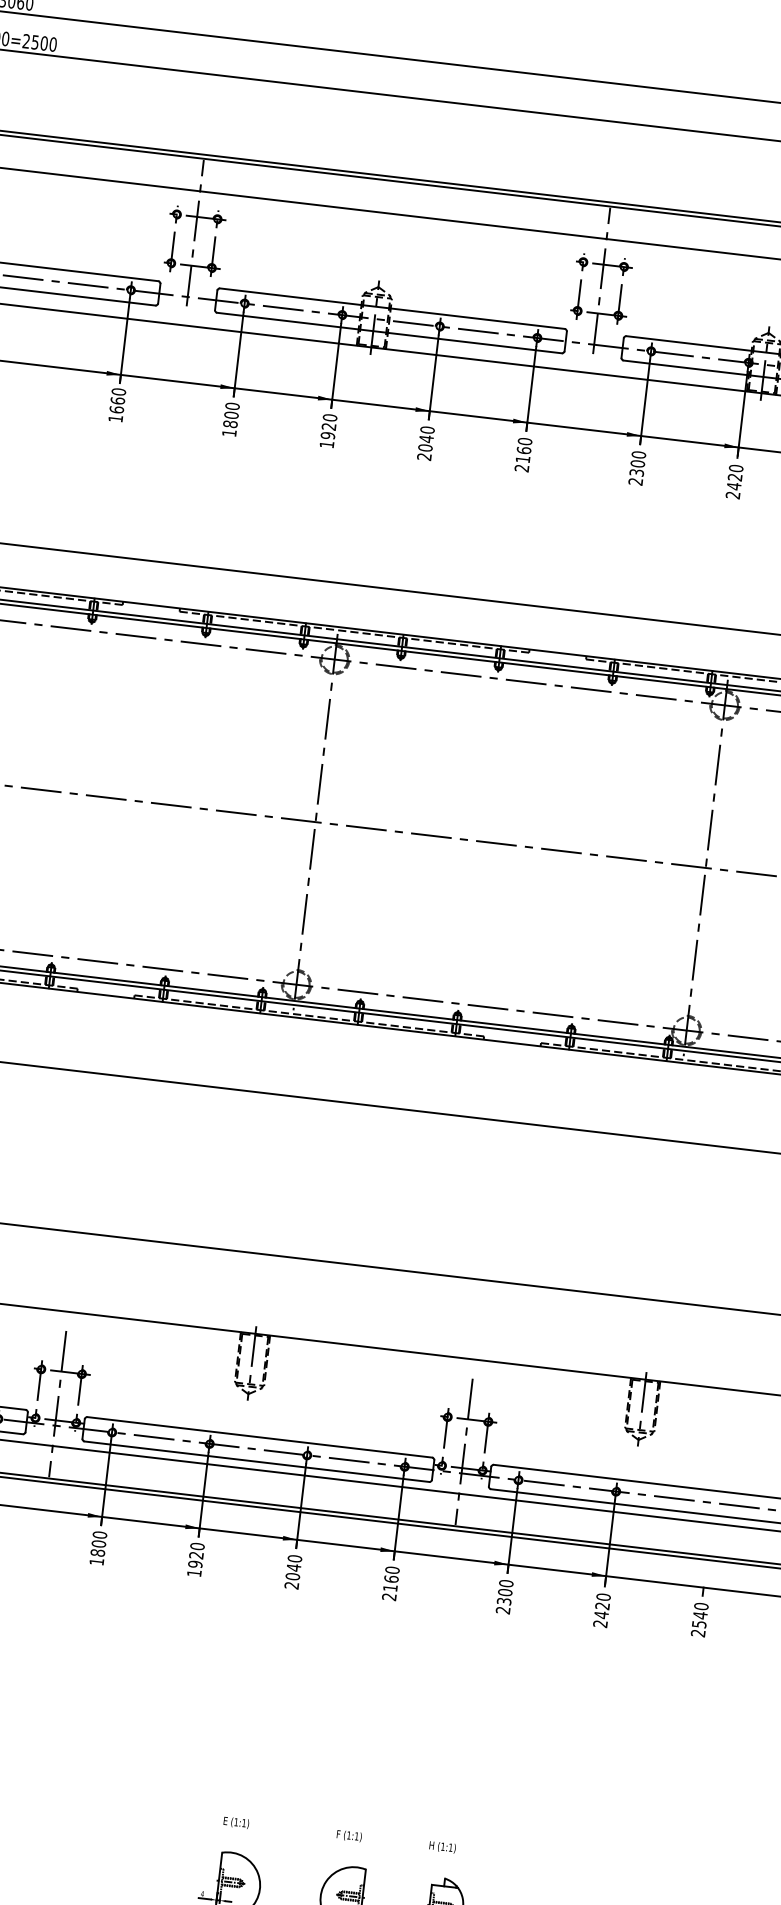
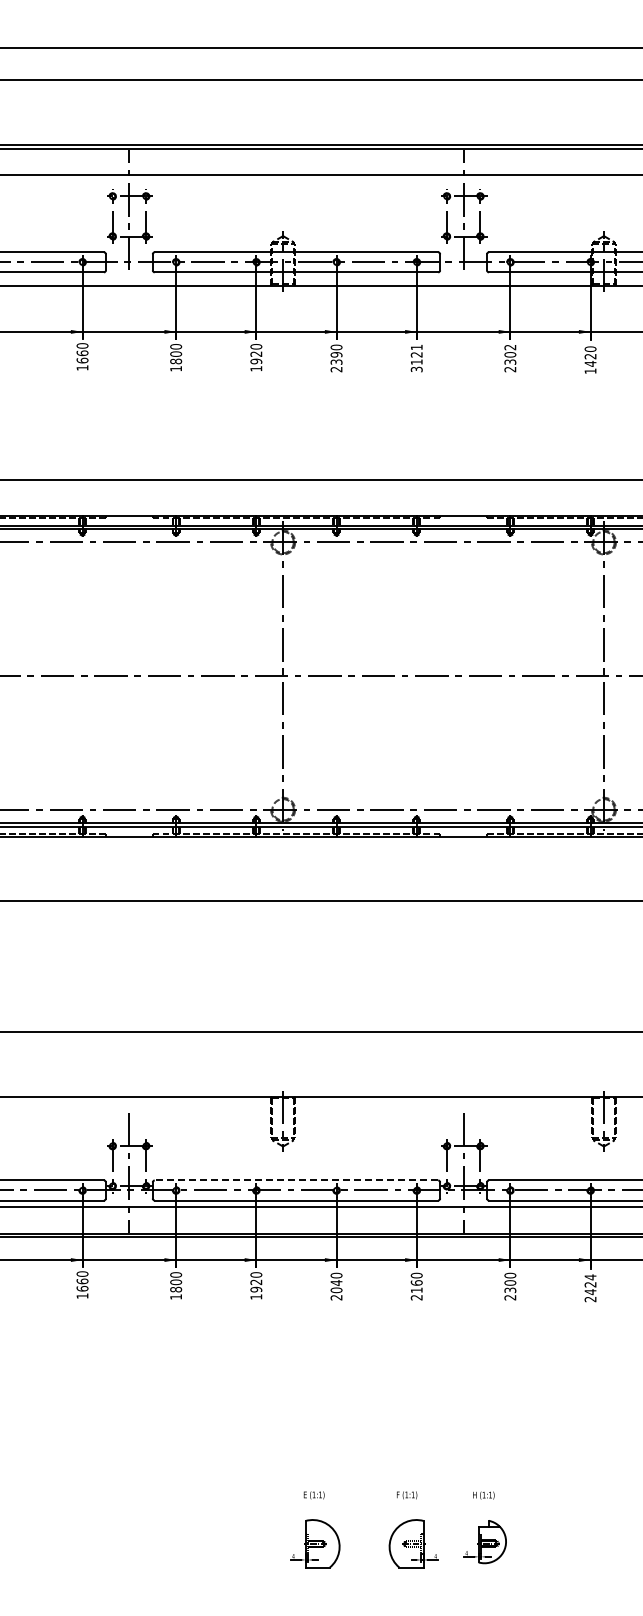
text: (426, 442) -> (336, 357), 2040 -> 2390
text: (523, 454) -> (416, 358), 2160 -> 3121
text: (639, 455) -> (510, 347), 2300 -> 2302
text: (733, 494) -> (590, 370), 2420 -> 1420
line: (259, 1437) -> (296, 1180), solid -> dashed
text: (603, 1597) -> (590, 1277), 2420 -> 2424

